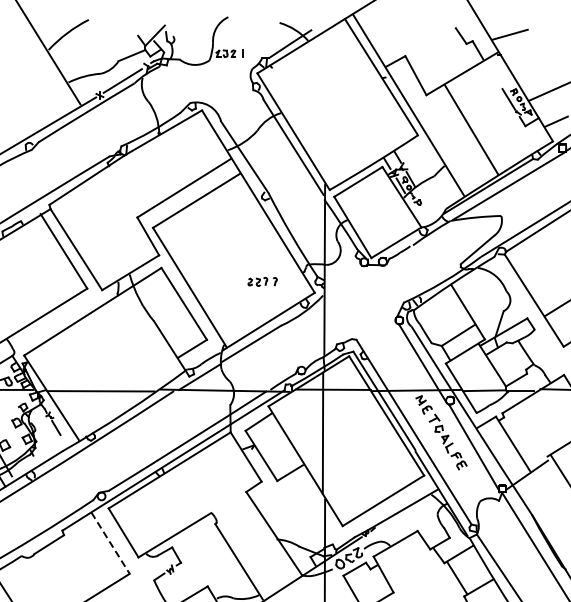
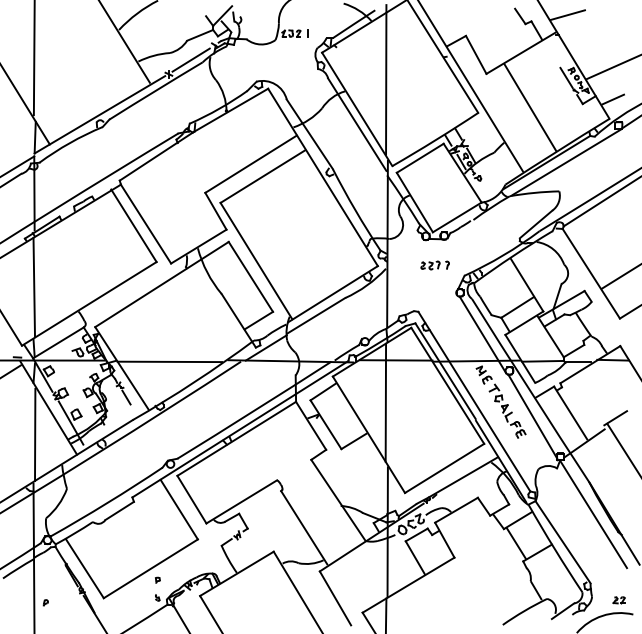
line: (323, 100) -> (386, 79), added
part: (261, 281) -> (434, 265), moved
line: (110, 544) -> (179, 510), dashed -> solid

